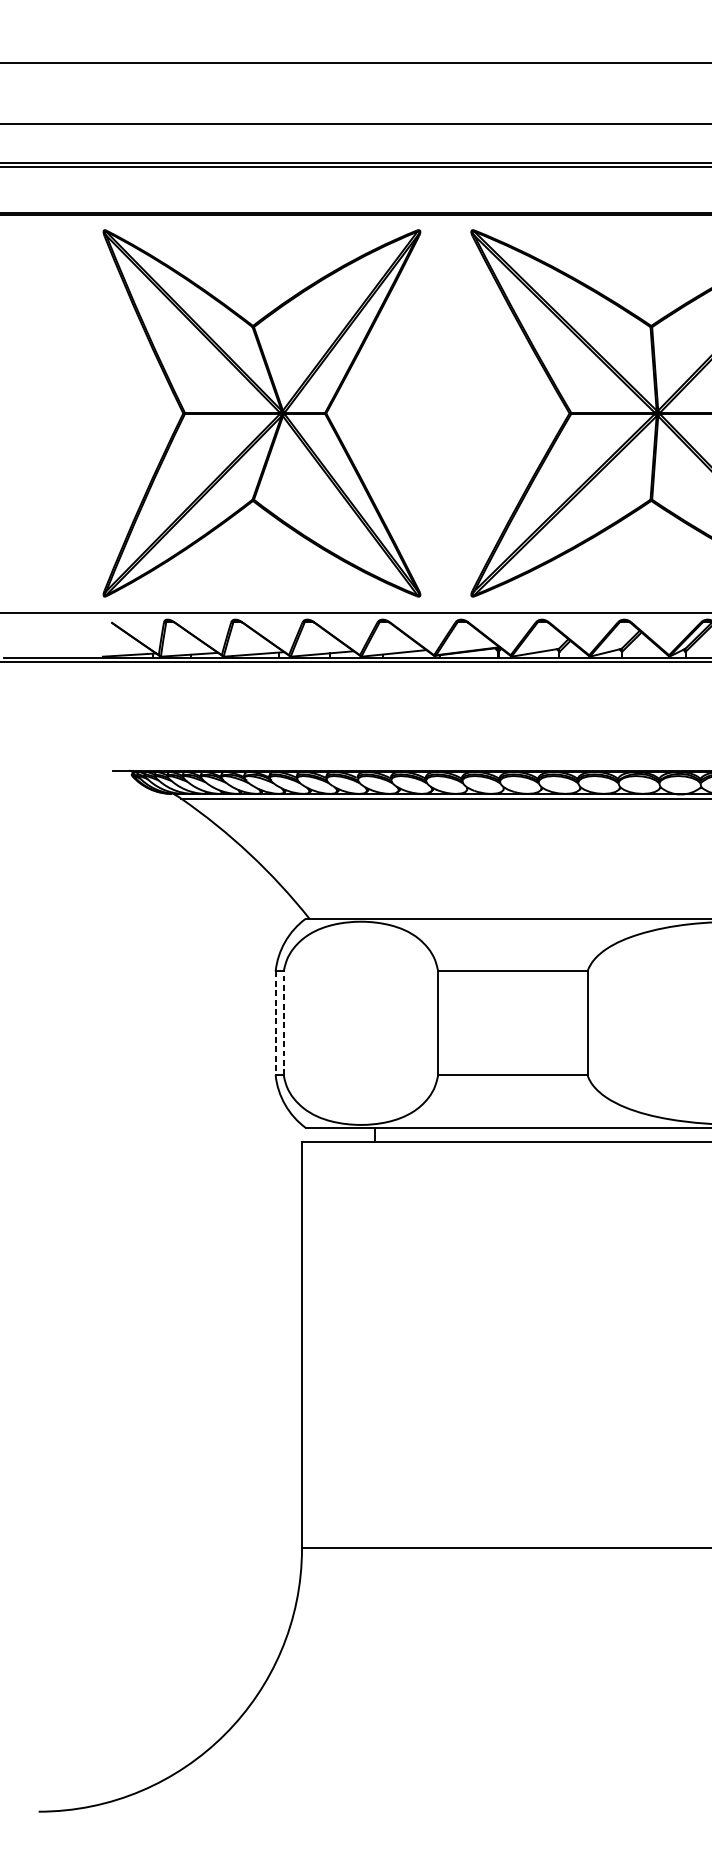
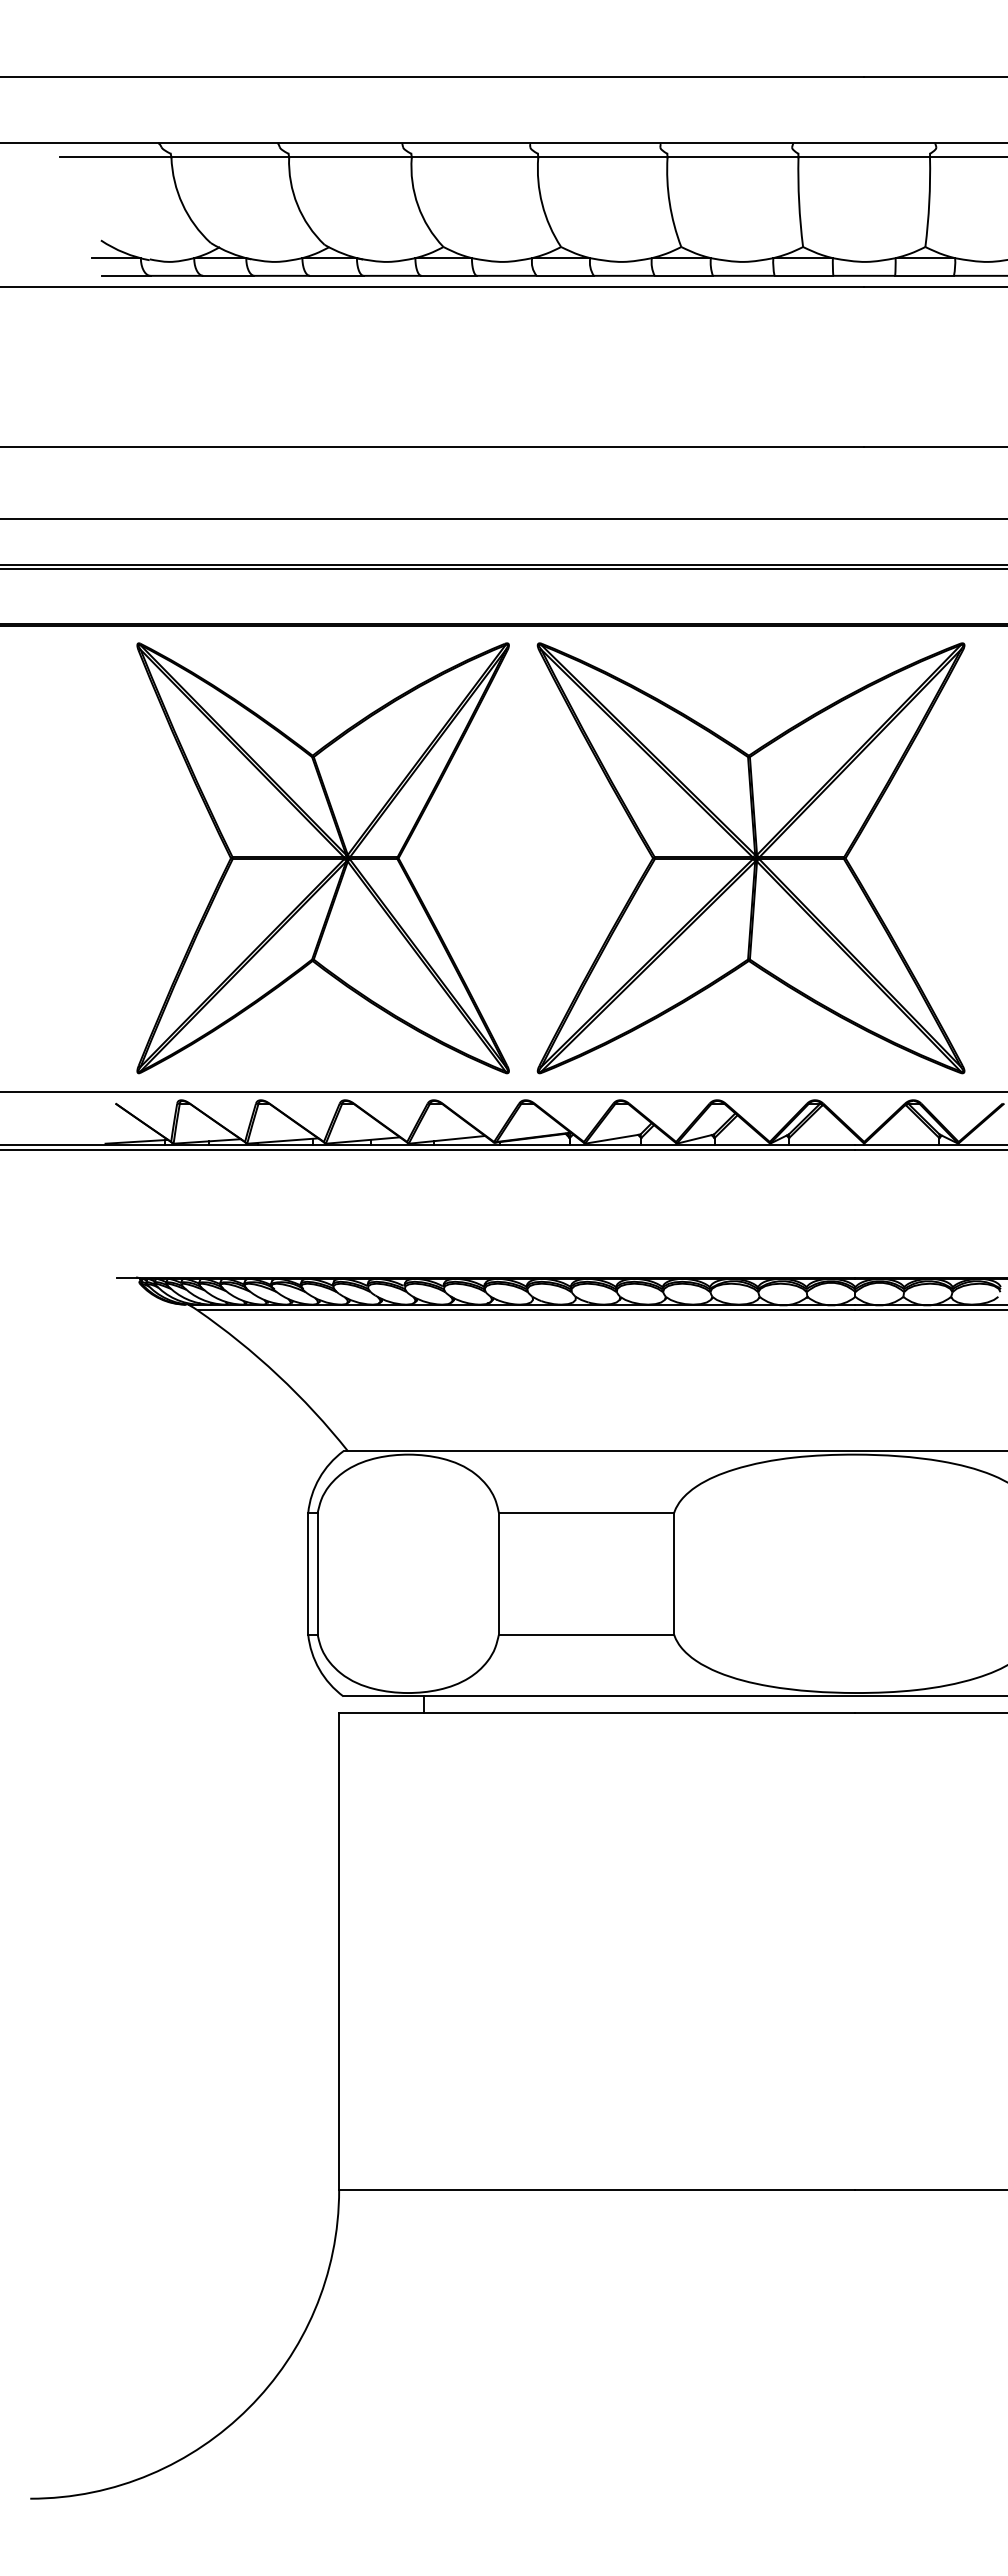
part: (261, 413) -> (322, 858), moved
line: (275, 1023) -> (308, 1573), dashed -> solid
line: (283, 1023) -> (317, 1573), dashed -> solid

